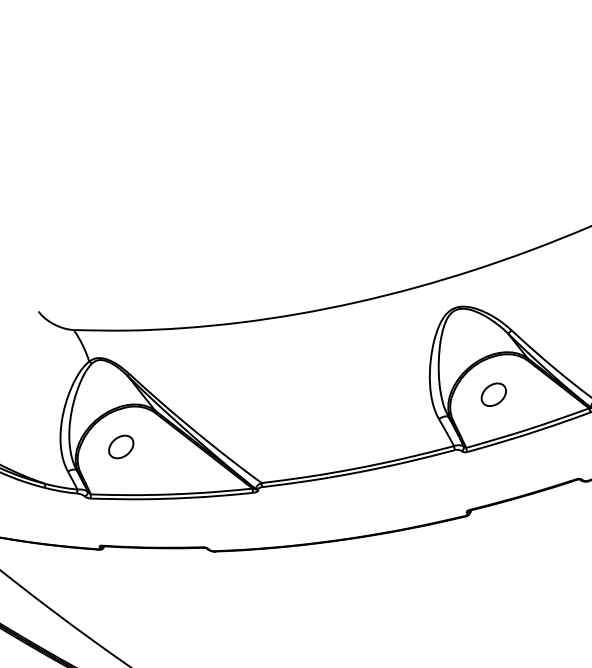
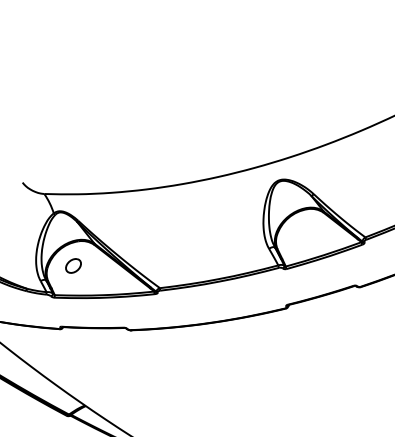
part: (493, 394) -> (302, 233), removed

